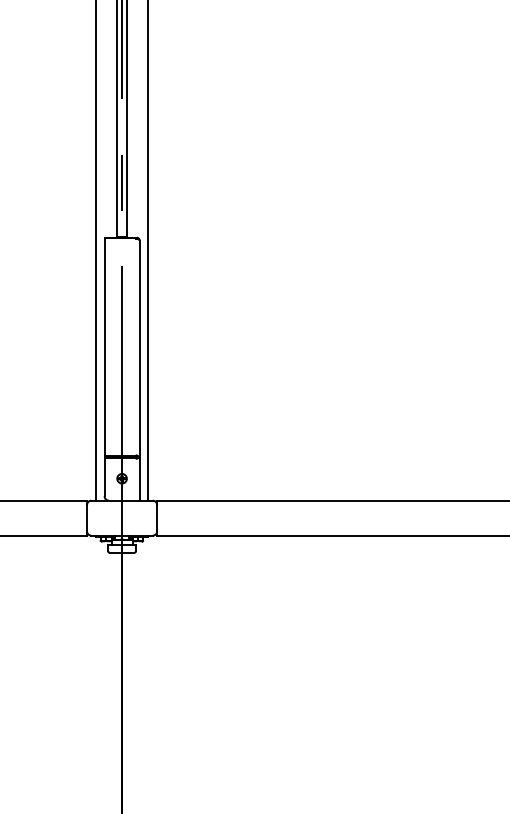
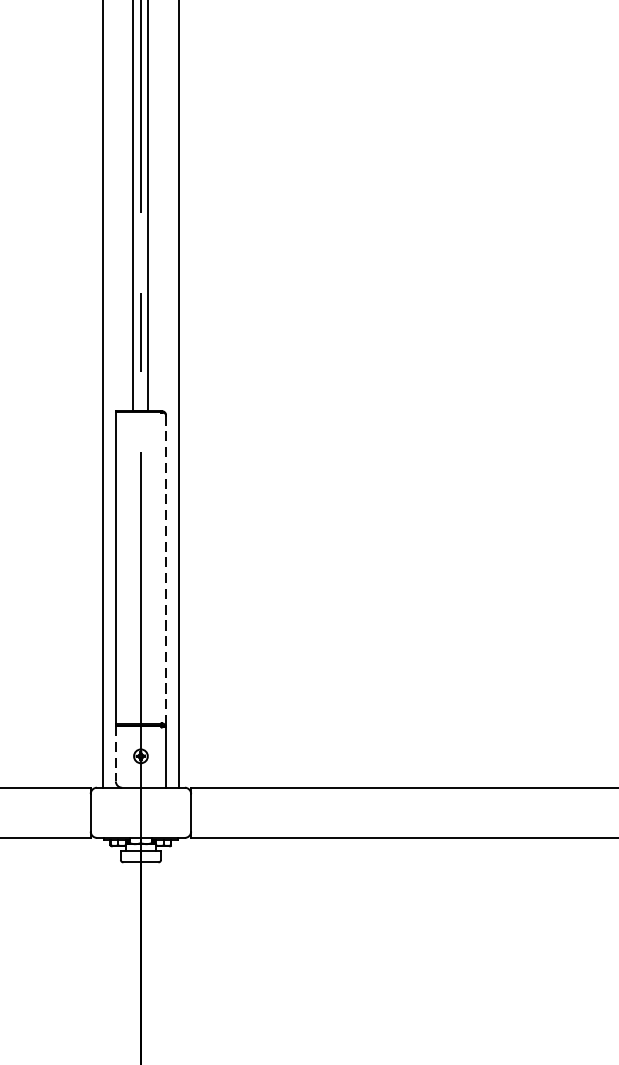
line: (139, 349) -> (165, 571), solid -> dashed
line: (104, 477) -> (115, 754), solid -> dashed

